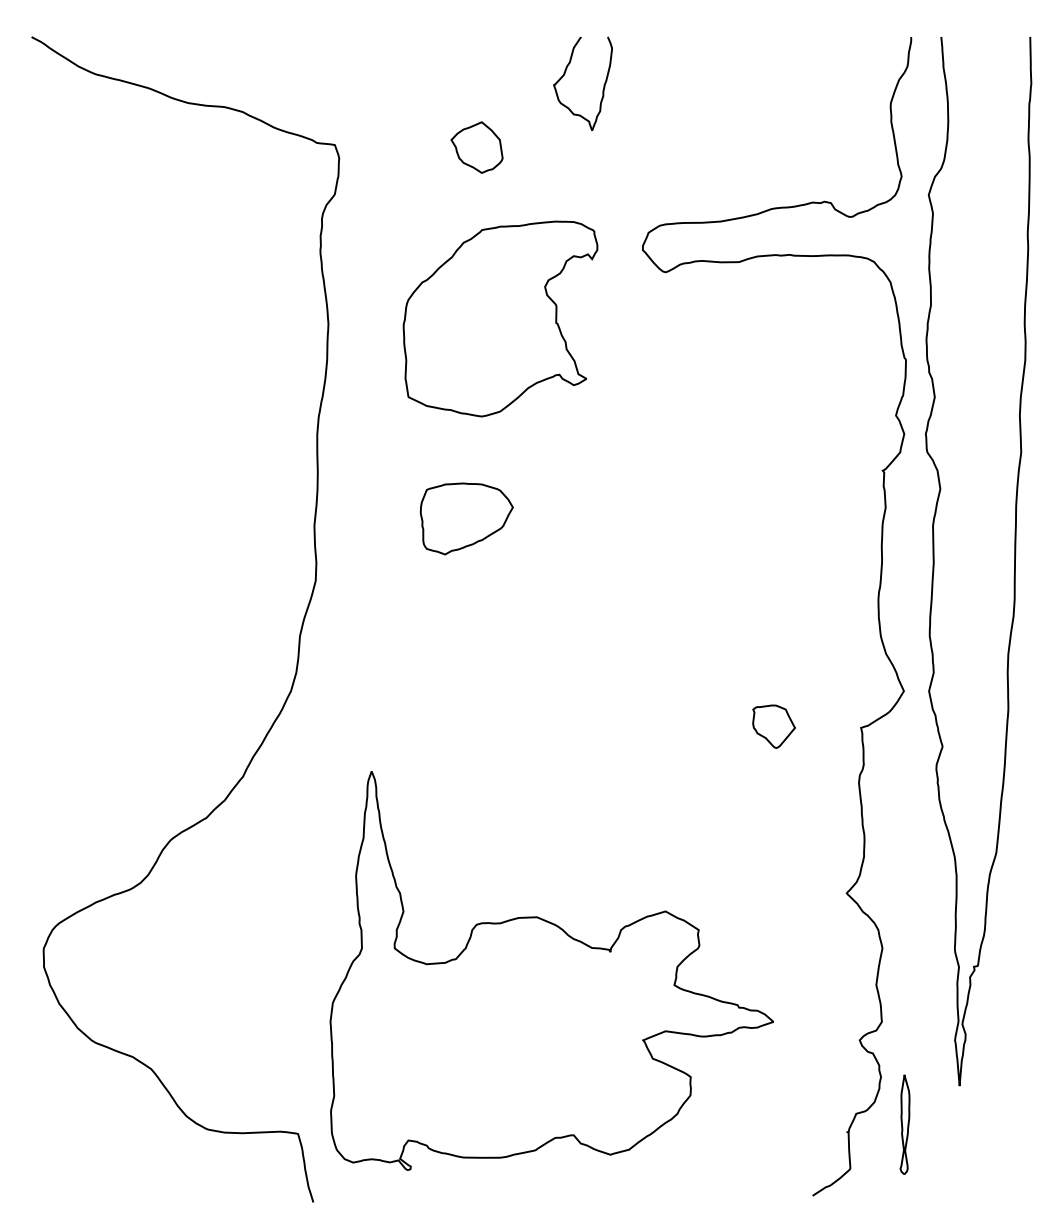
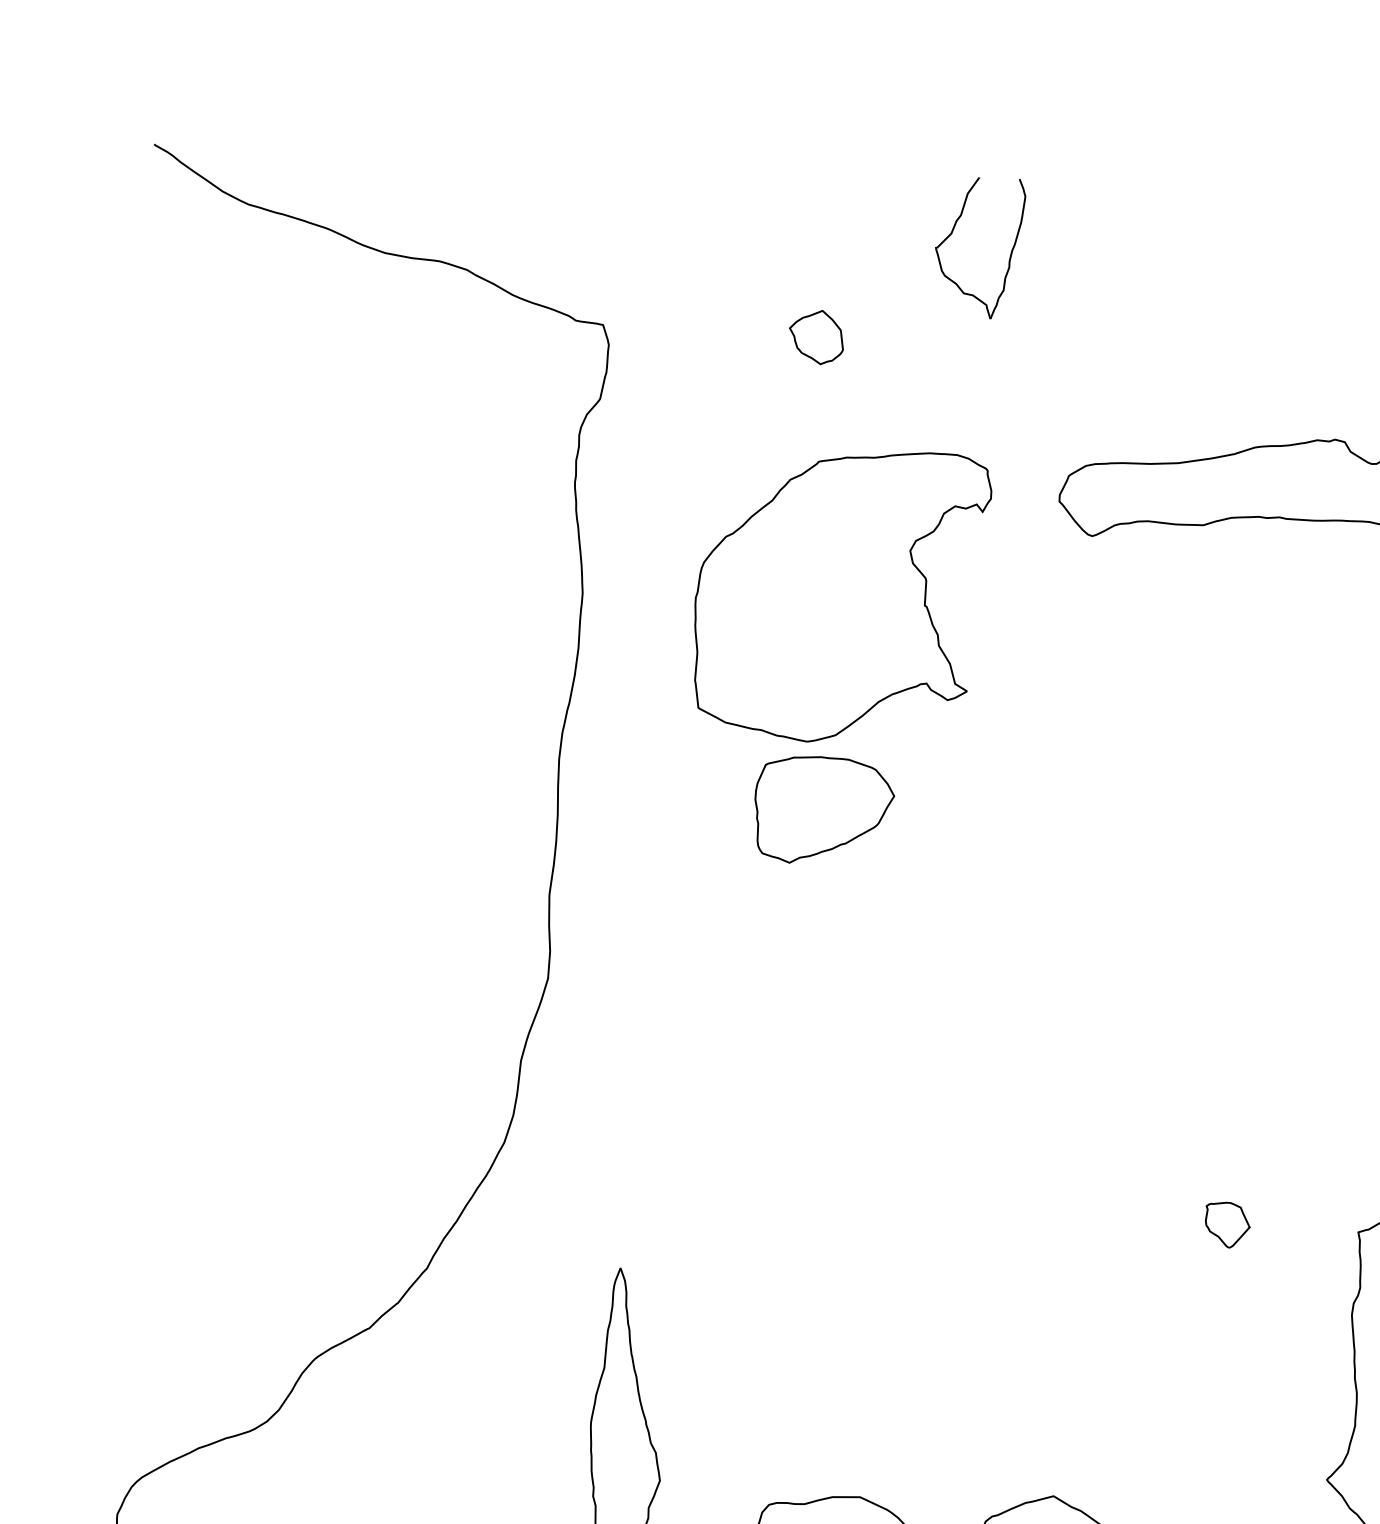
part: (476, 147) -> (815, 337), size x0.7
part: (466, 518) -> (823, 809), moved
part: (773, 726) -> (1226, 1224), size x0.7

